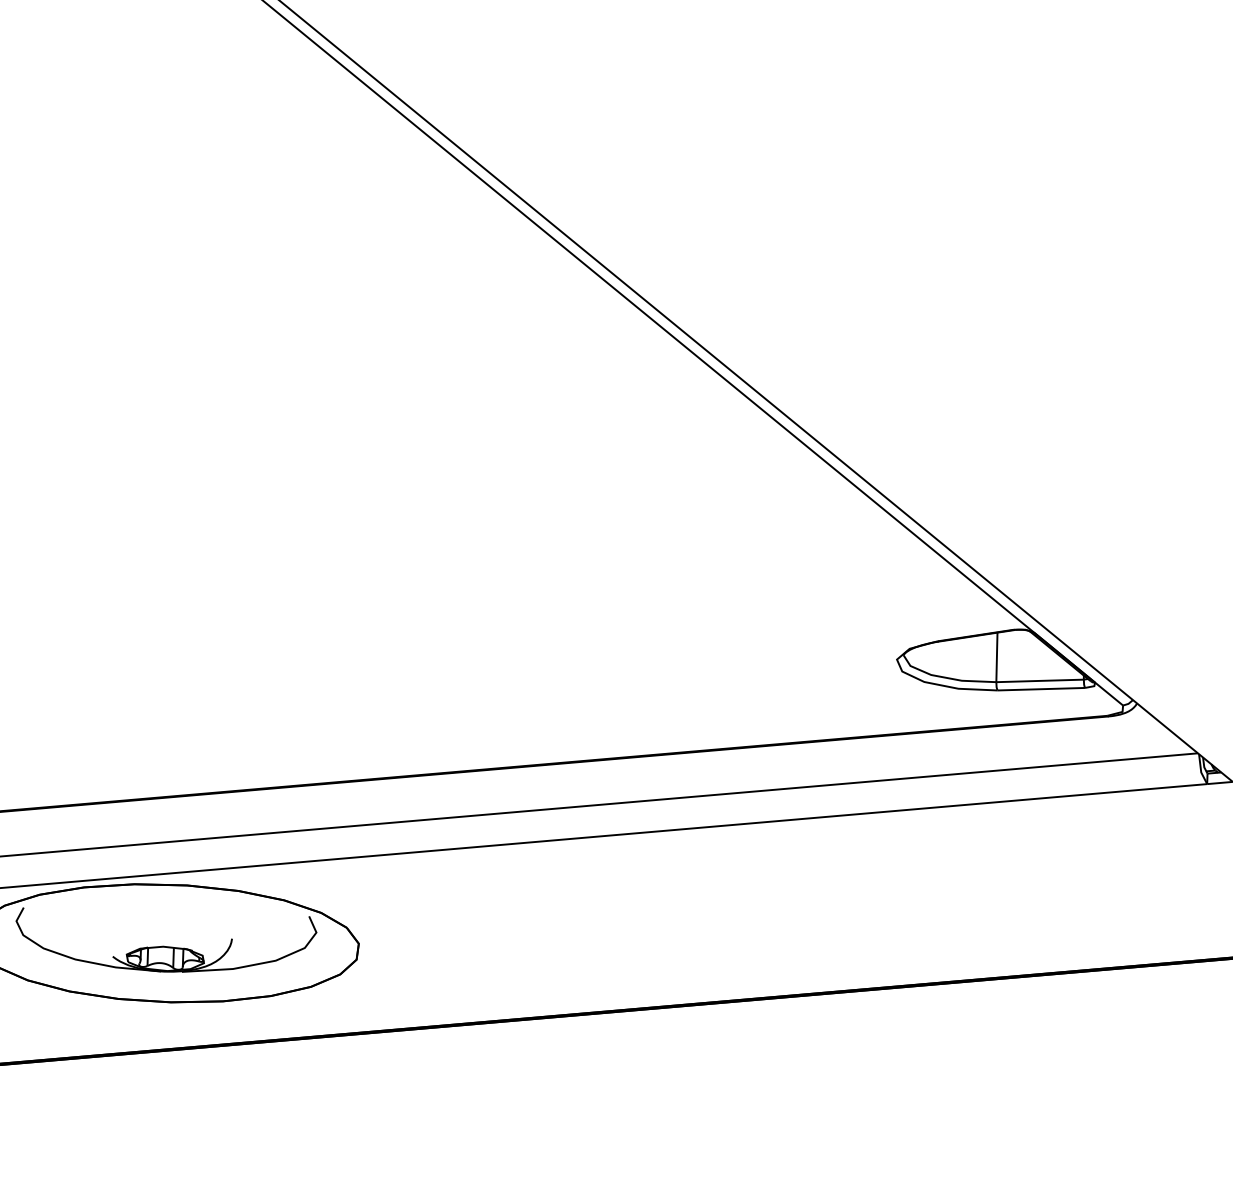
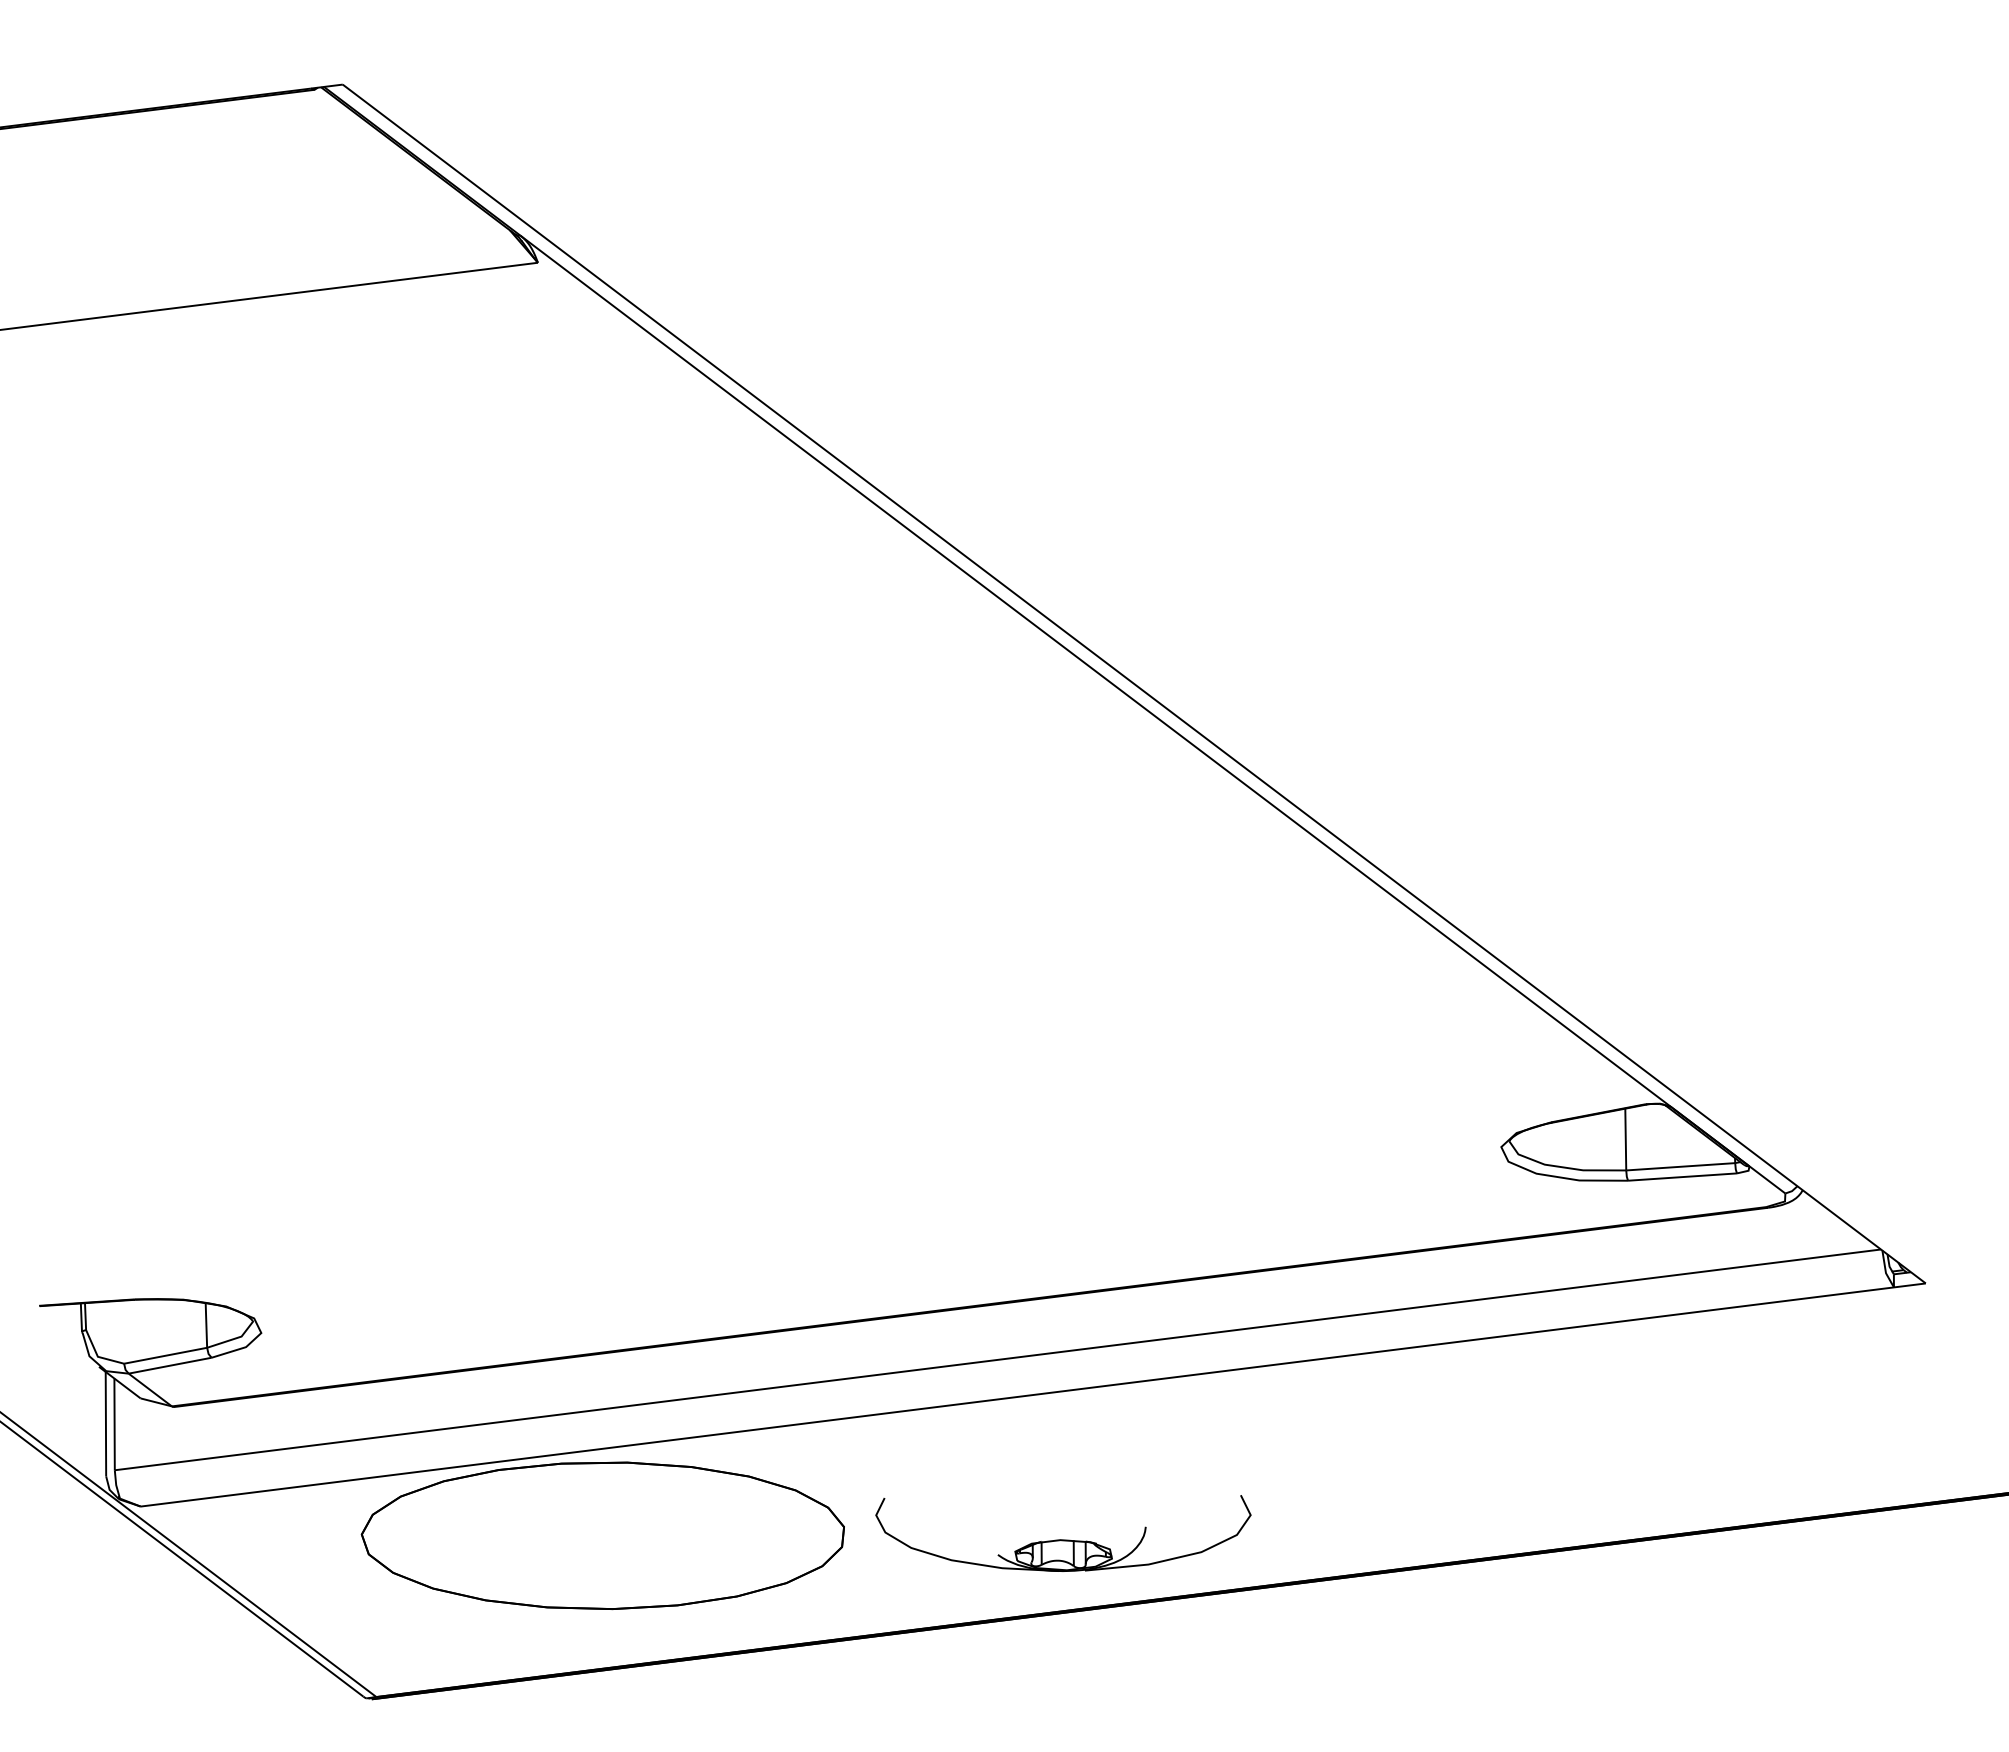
part: (165, 941) -> (1063, 1533), moved

